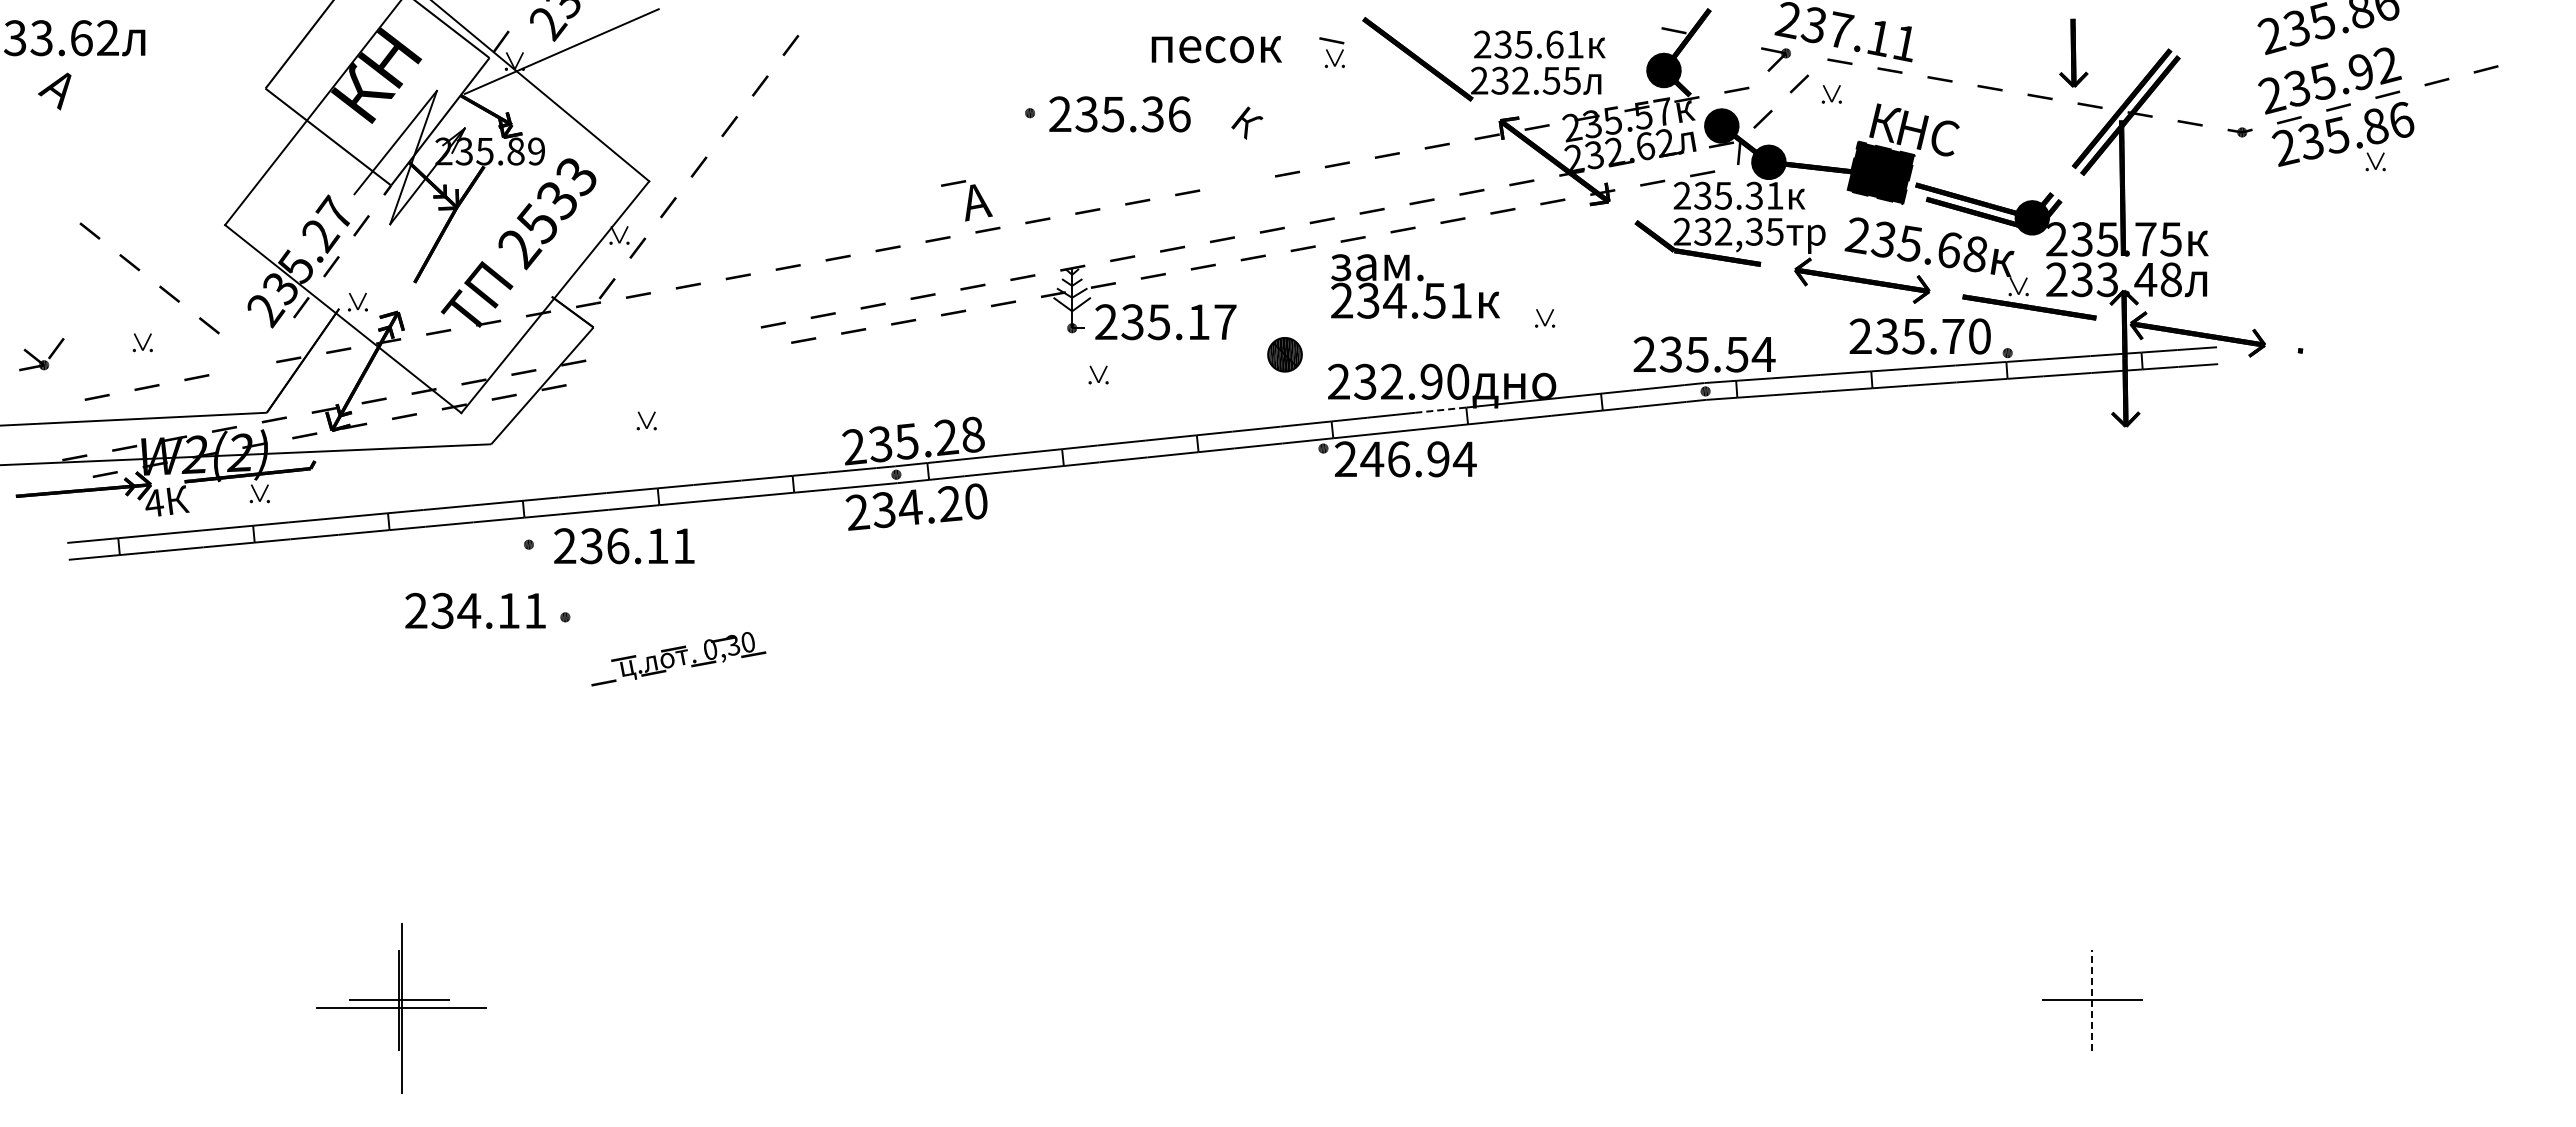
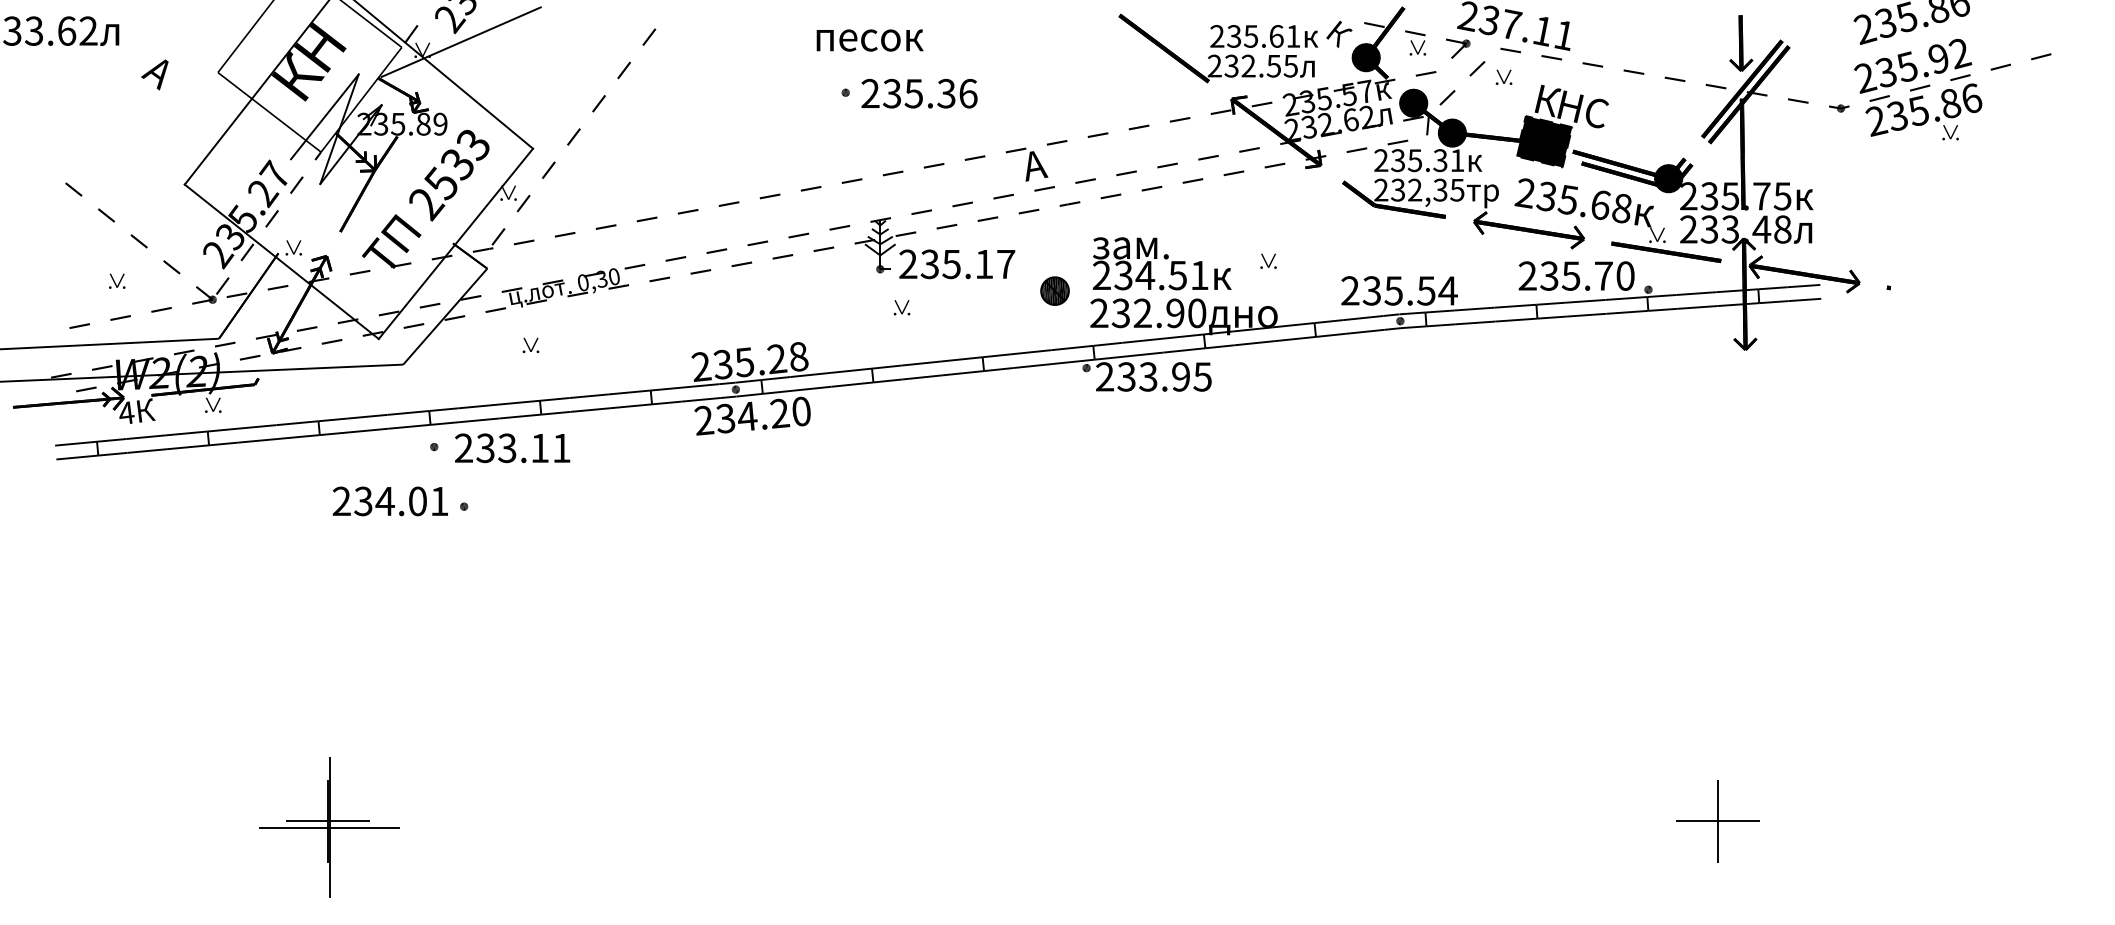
text: (1216, 49) -> (869, 40), moved
part: (1331, 52) -> (1415, 42), moved
part: (2073, 52) -> (1741, 42), moved
text: (54, 91) -> (154, 74), moved
text: (1247, 122) -> (1339, 33), moved
text: (966, 200) -> (1026, 164), moved
text: (1415, 286) -> (1162, 263), moved
part: (41, 354) -> (210, 290), moved
line: (1440, 410) -> (1182, 336), dashed -> solid
text: (1418, 459) -> (1164, 377), 246.94 -> 233.95
text: (617, 546) -> (506, 448), 236.11 -> 233.11
text: (508, 610) -> (417, 501), 234.11 -> 234.01
text: (678, 659) -> (557, 290), moved
line: (2092, 1000) -> (1718, 821), dashed -> solid

